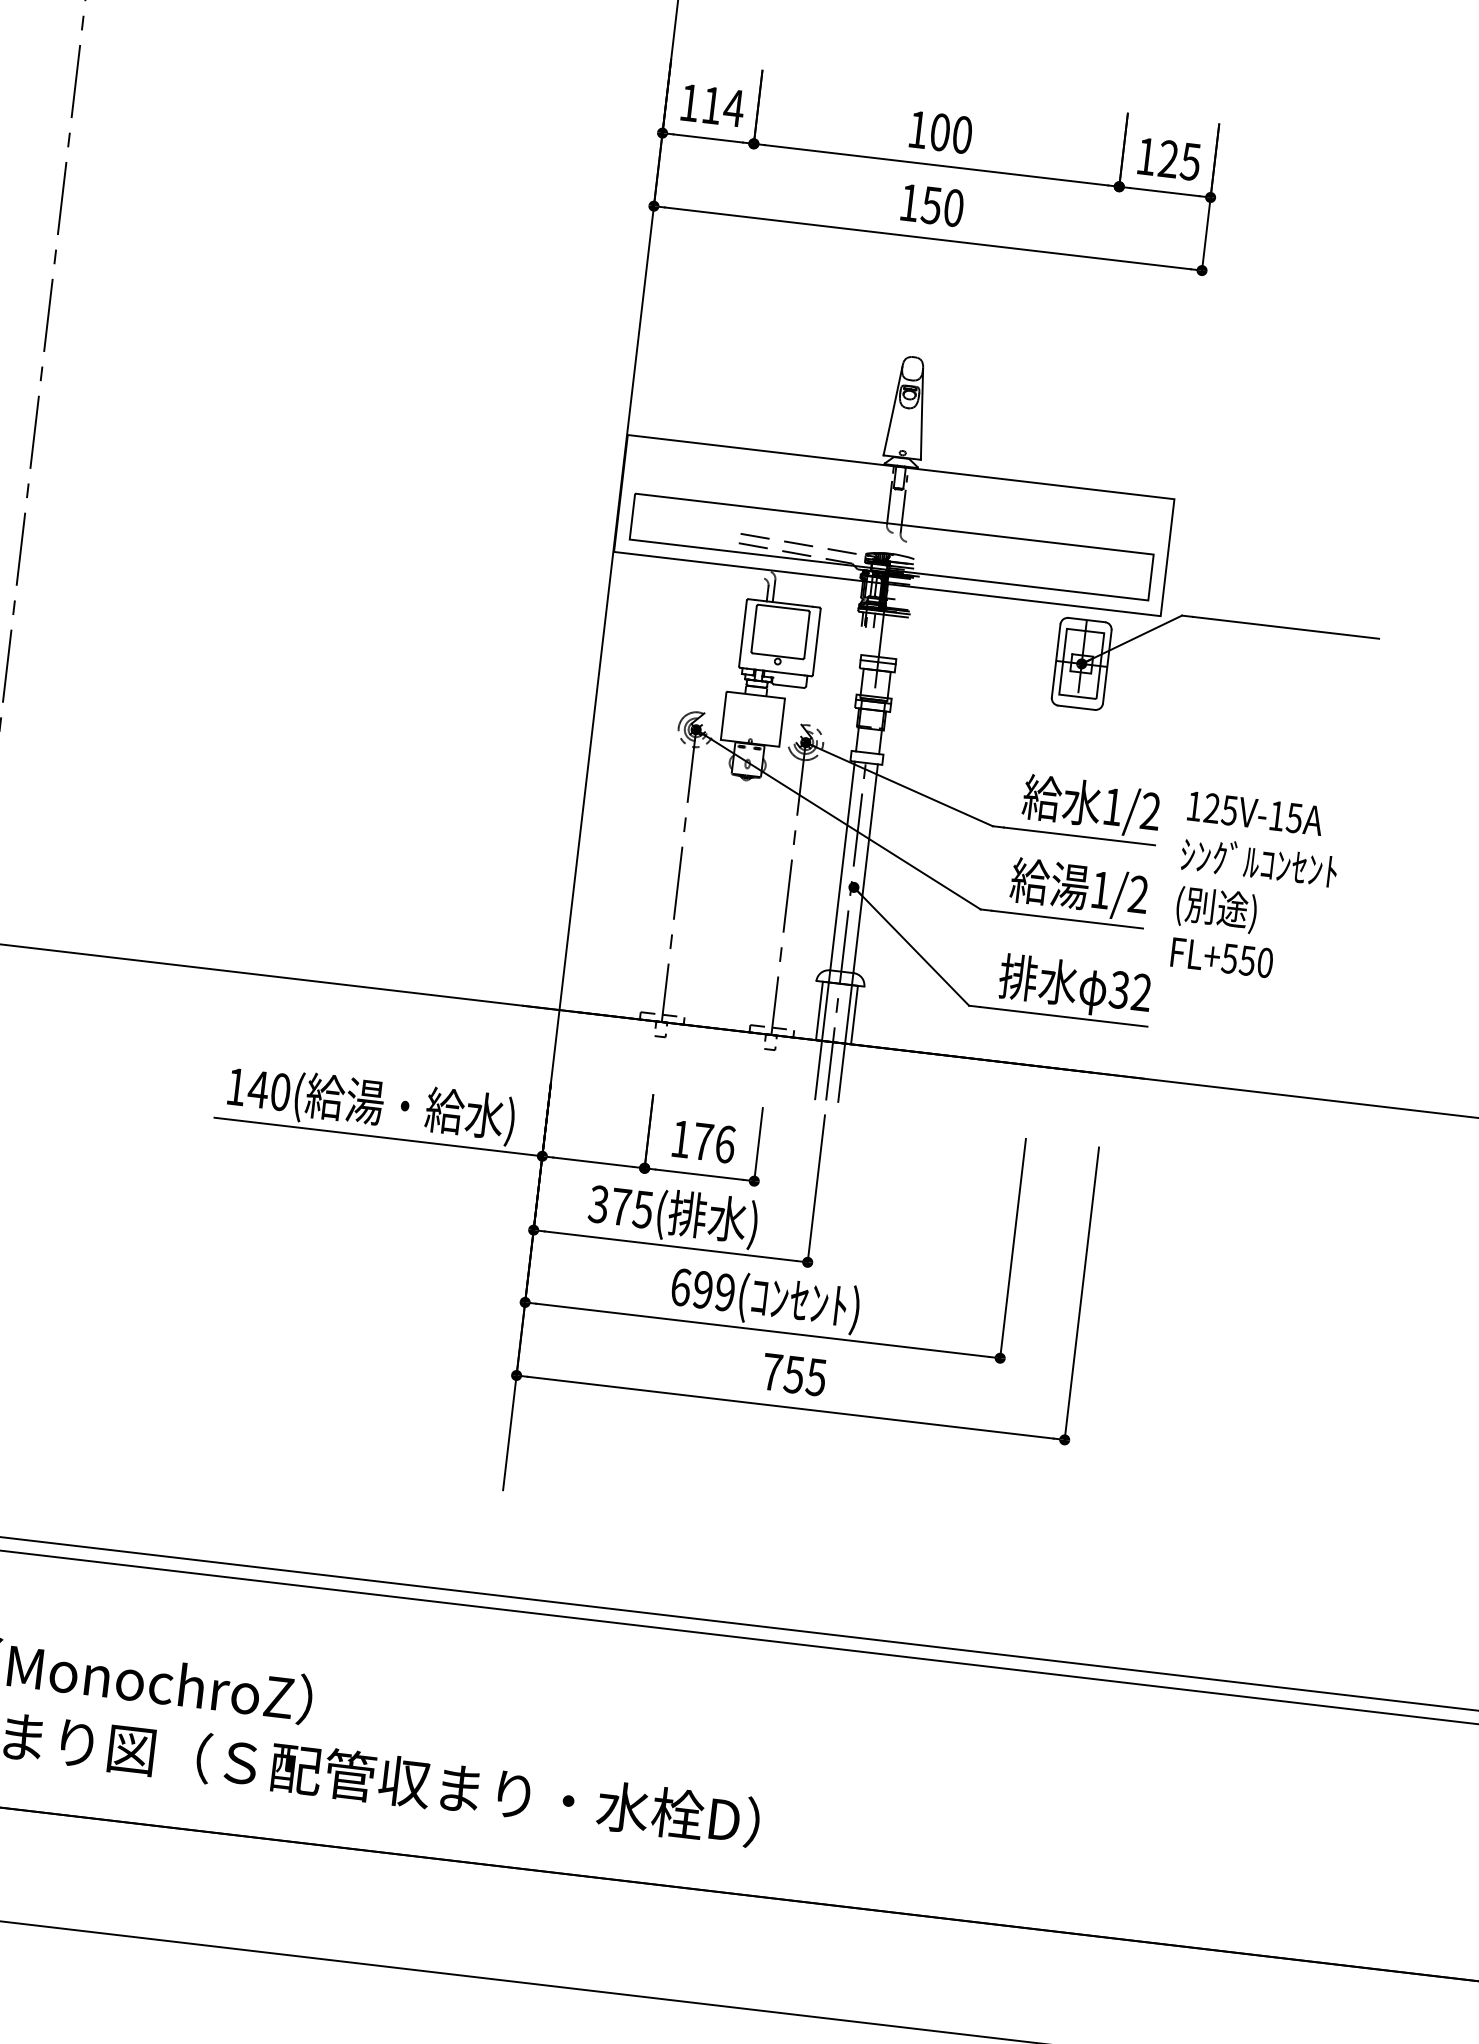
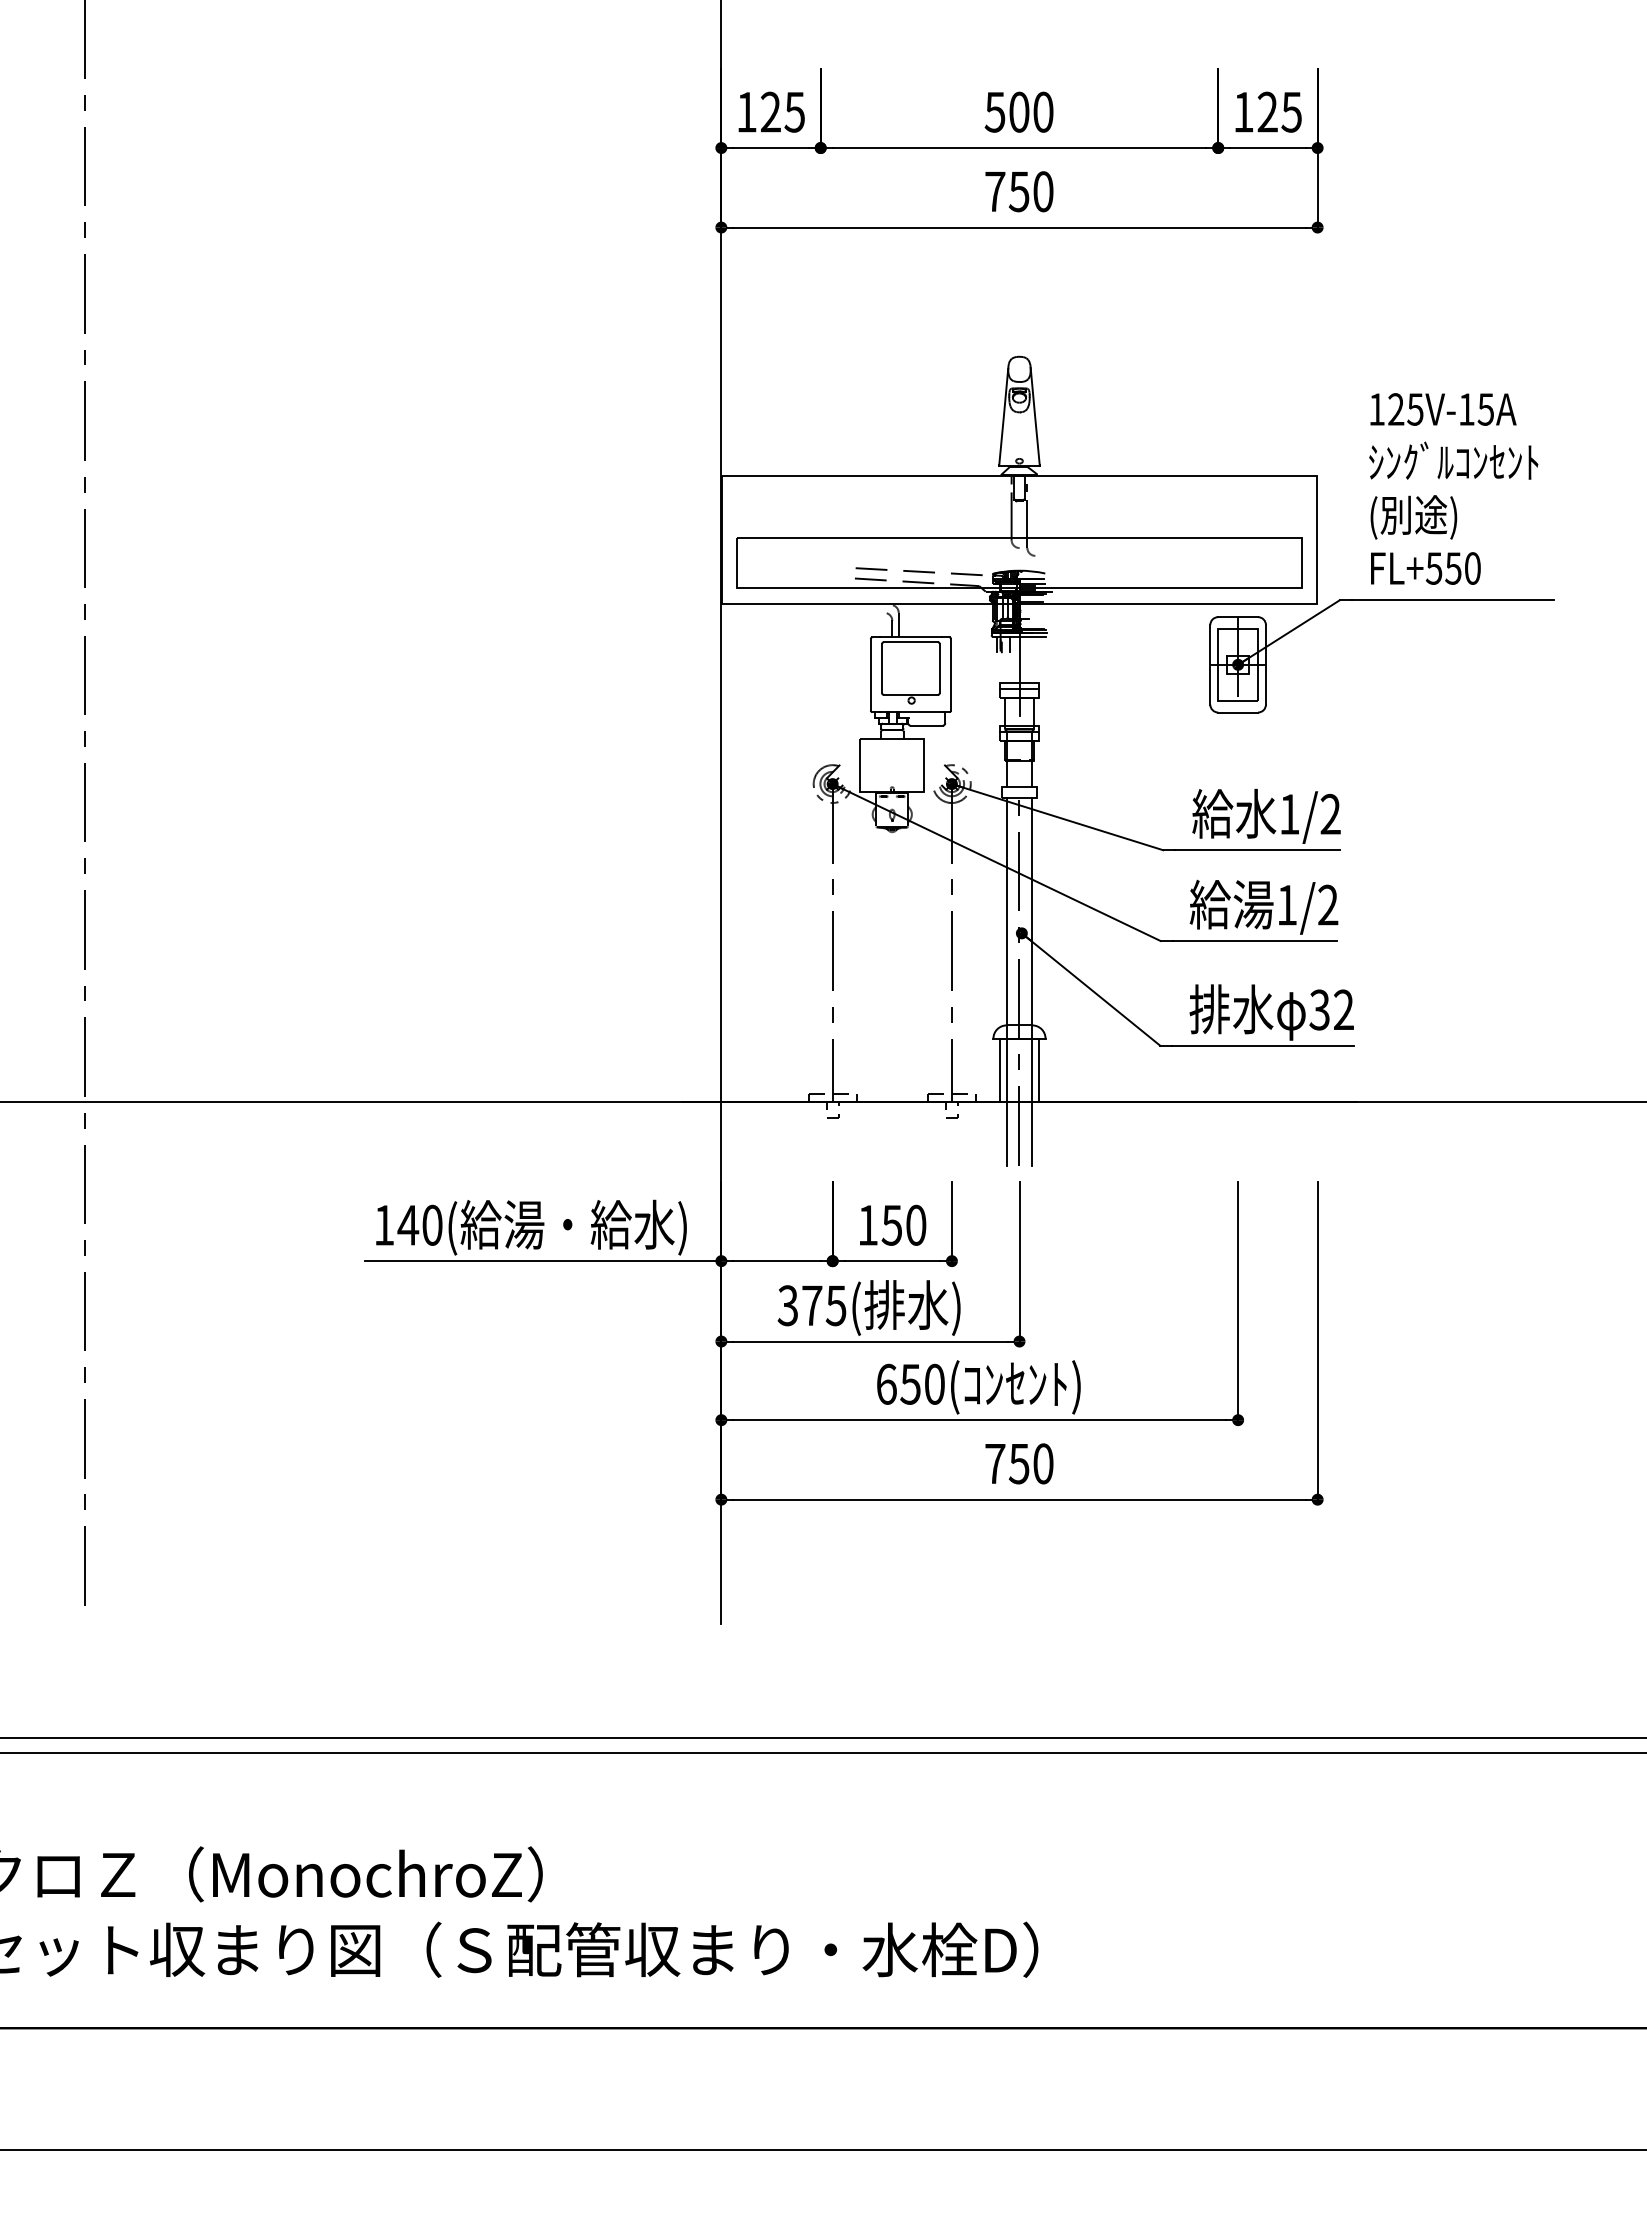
text: (723, 106) -> (783, 111), 114 -> 125
text: (917, 129) -> (994, 112), 100 -> 500
text: (909, 202) -> (995, 191), 150 -> 750
text: (1256, 887) -> (1453, 488), moved
text: (713, 1142) -> (903, 1224), 176 -> 150
text: (714, 1290) -> (922, 1383), 699( -> 650(
text: (816, 1377) -> (1043, 1463), 755 -> 750

